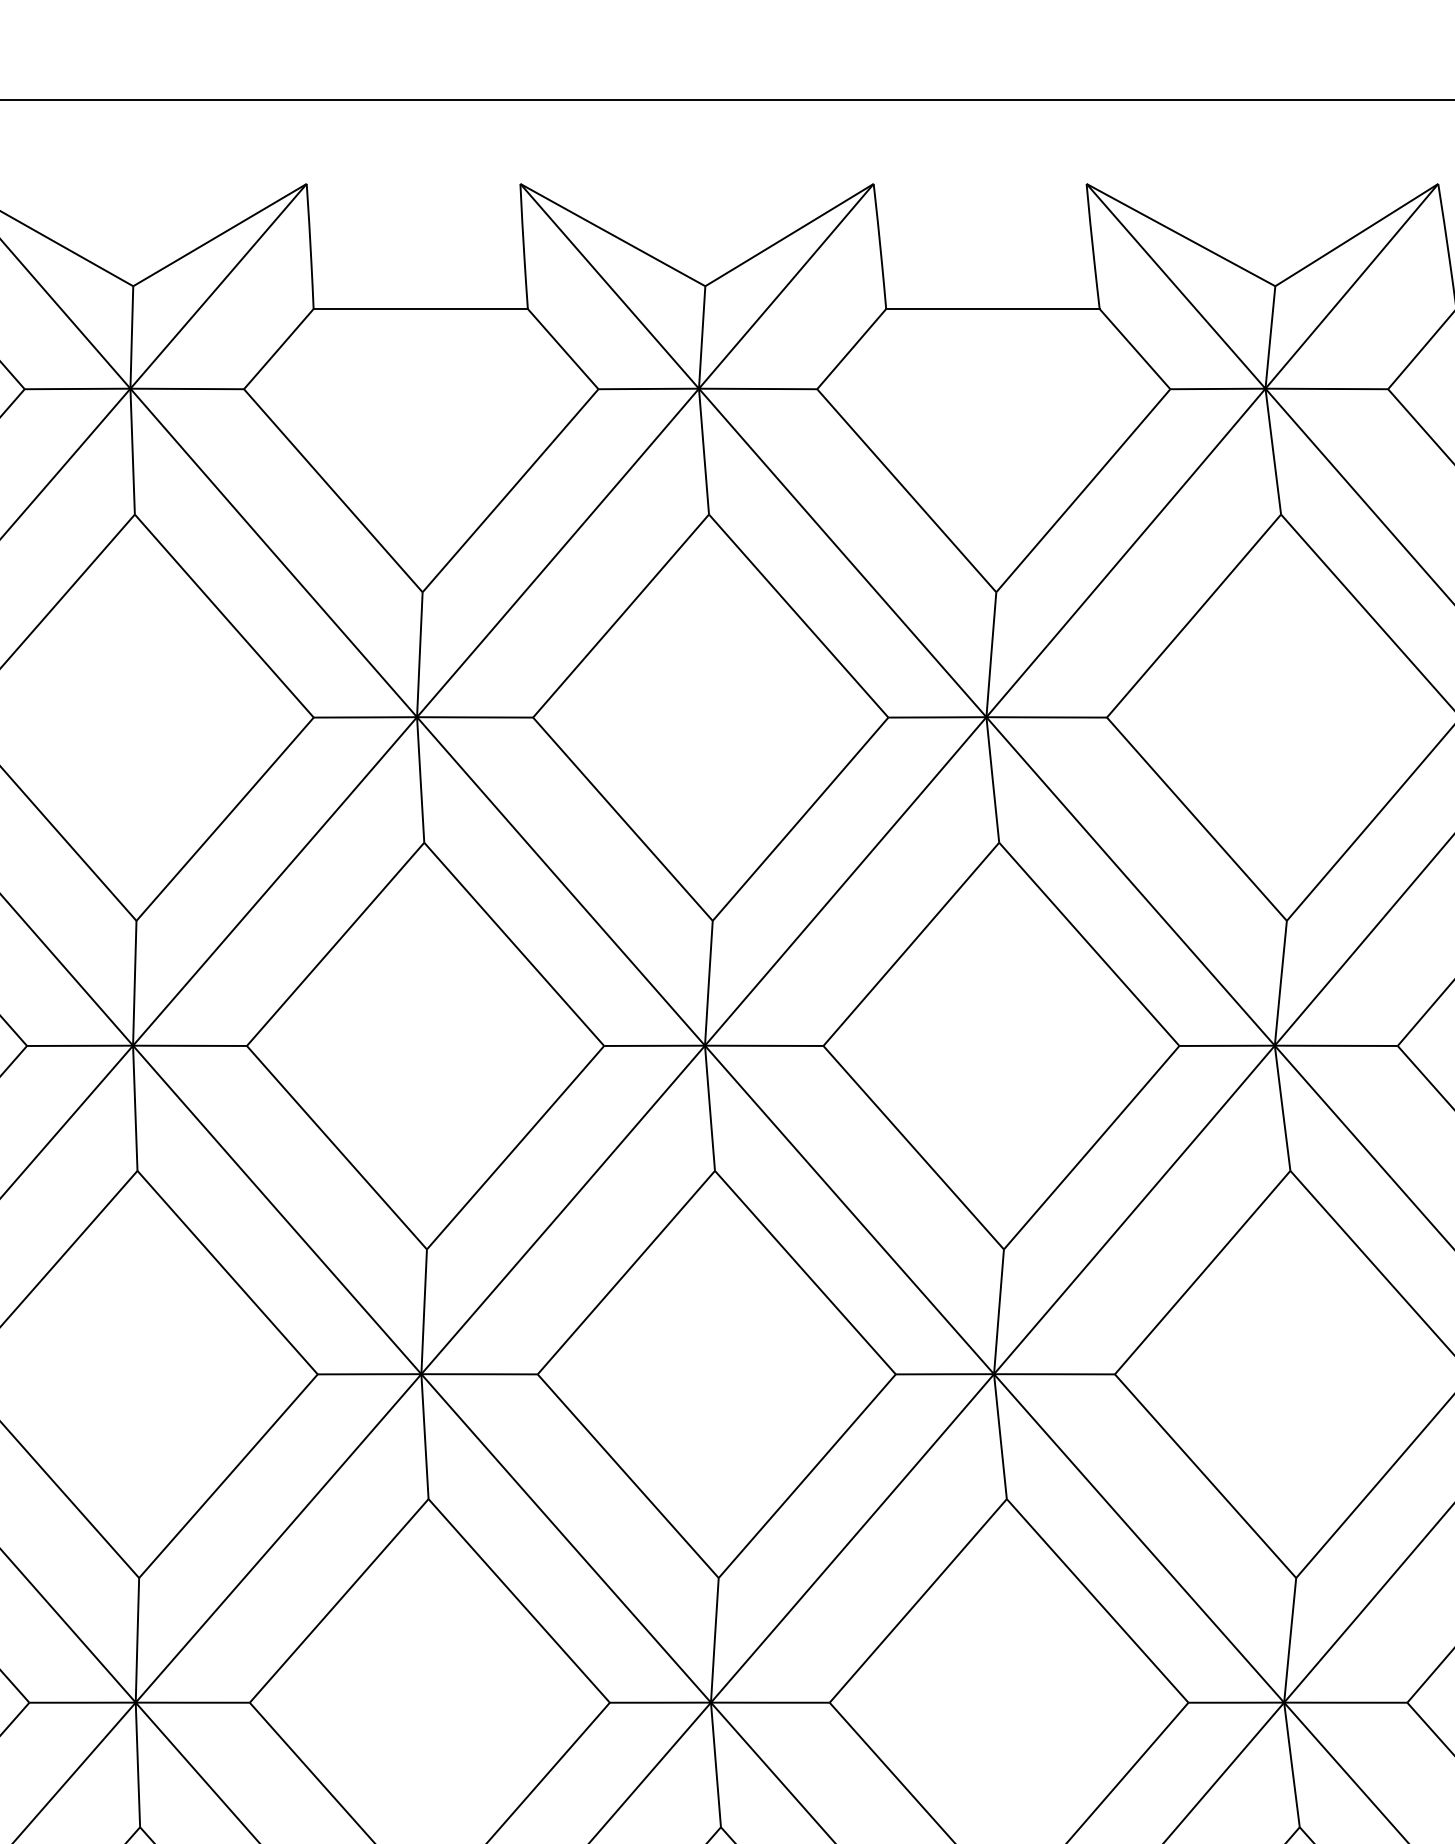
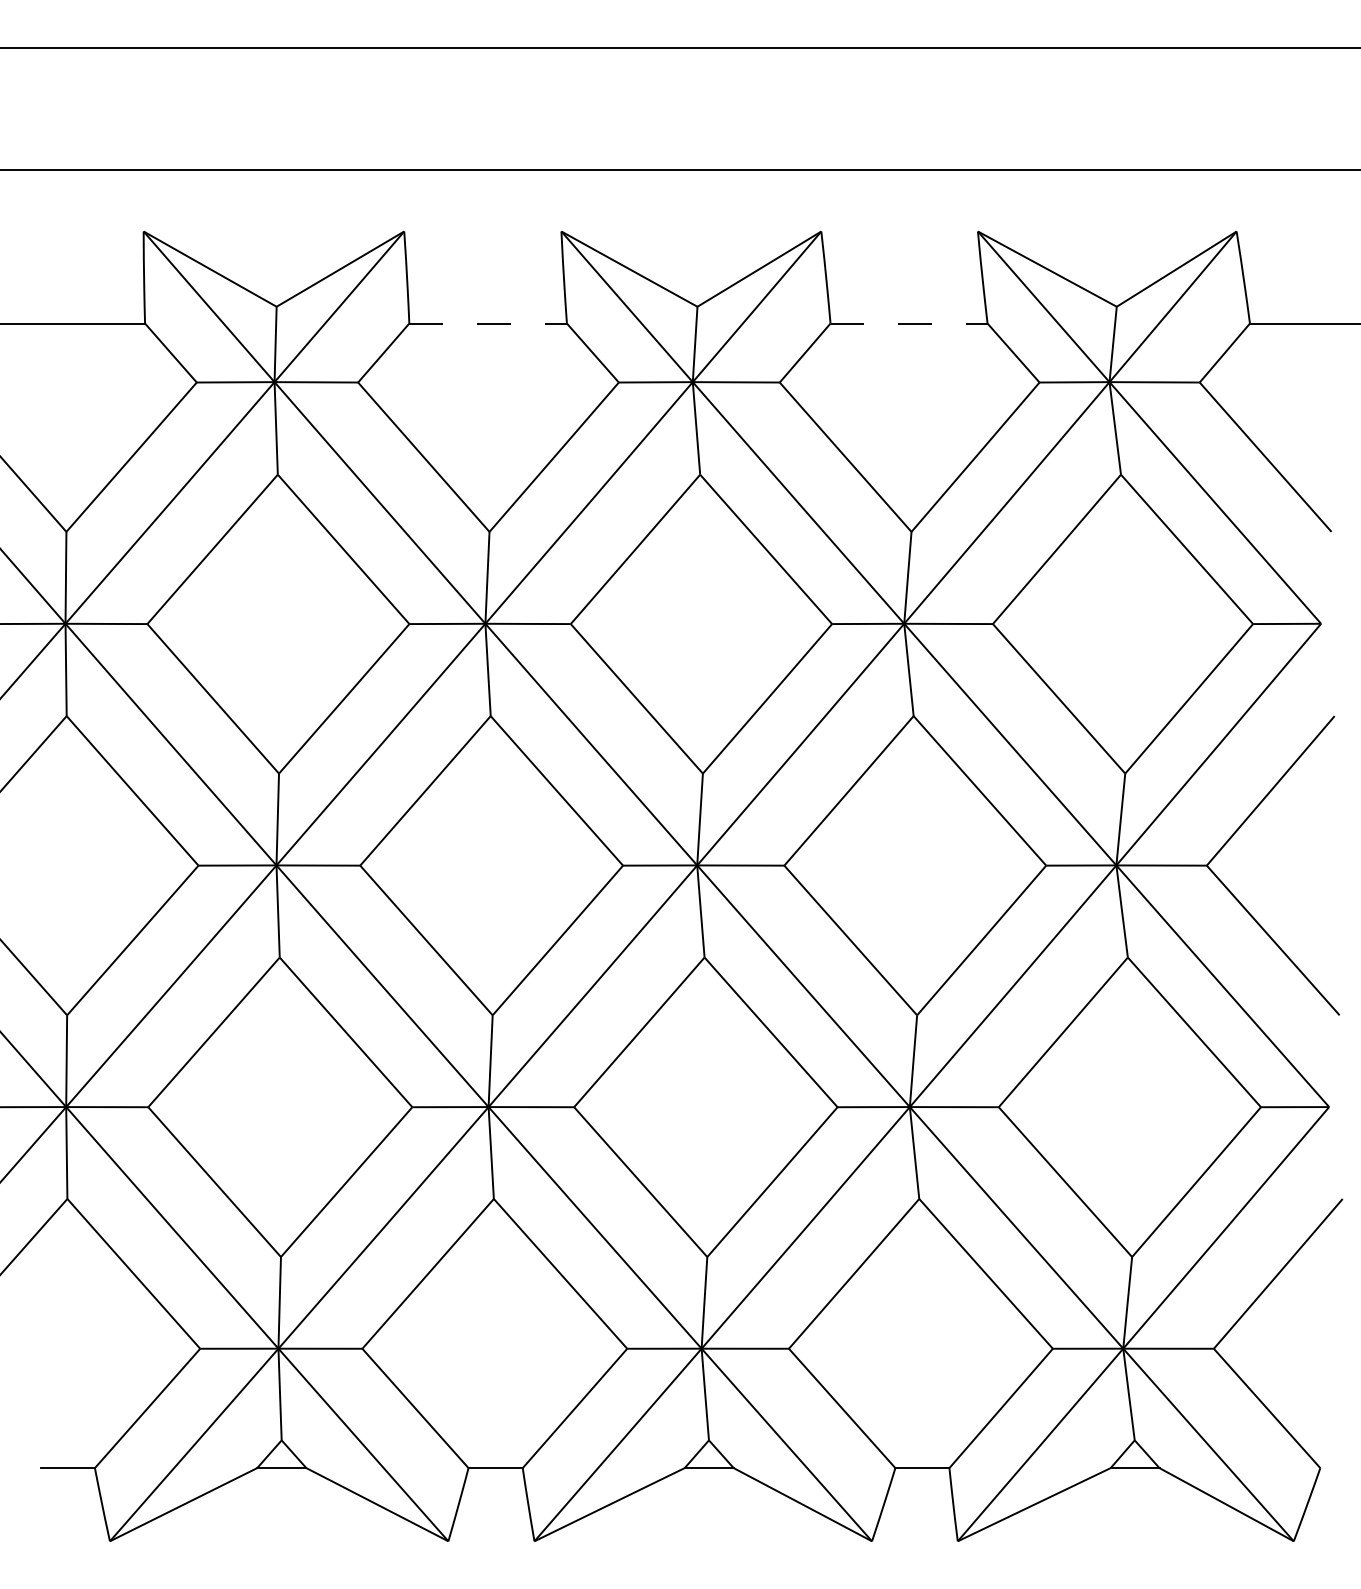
line: (421, 308) -> (488, 323), solid -> dashed
line: (993, 308) -> (909, 323), solid -> dashed

